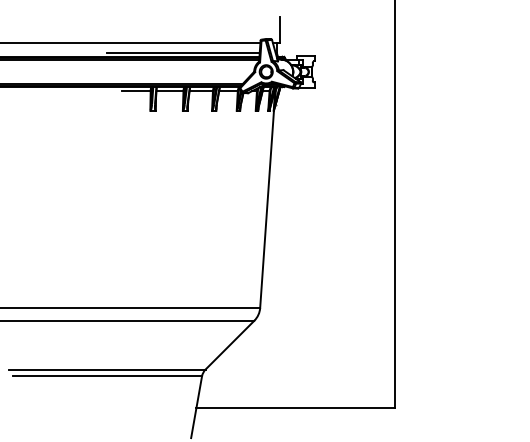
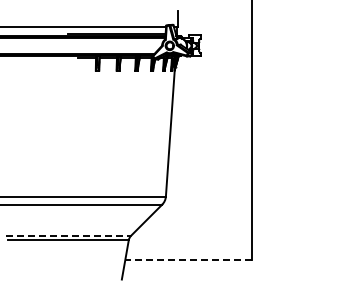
line: (107, 369) -> (68, 235), solid -> dashed
line: (293, 408) -> (187, 260), solid -> dashed

